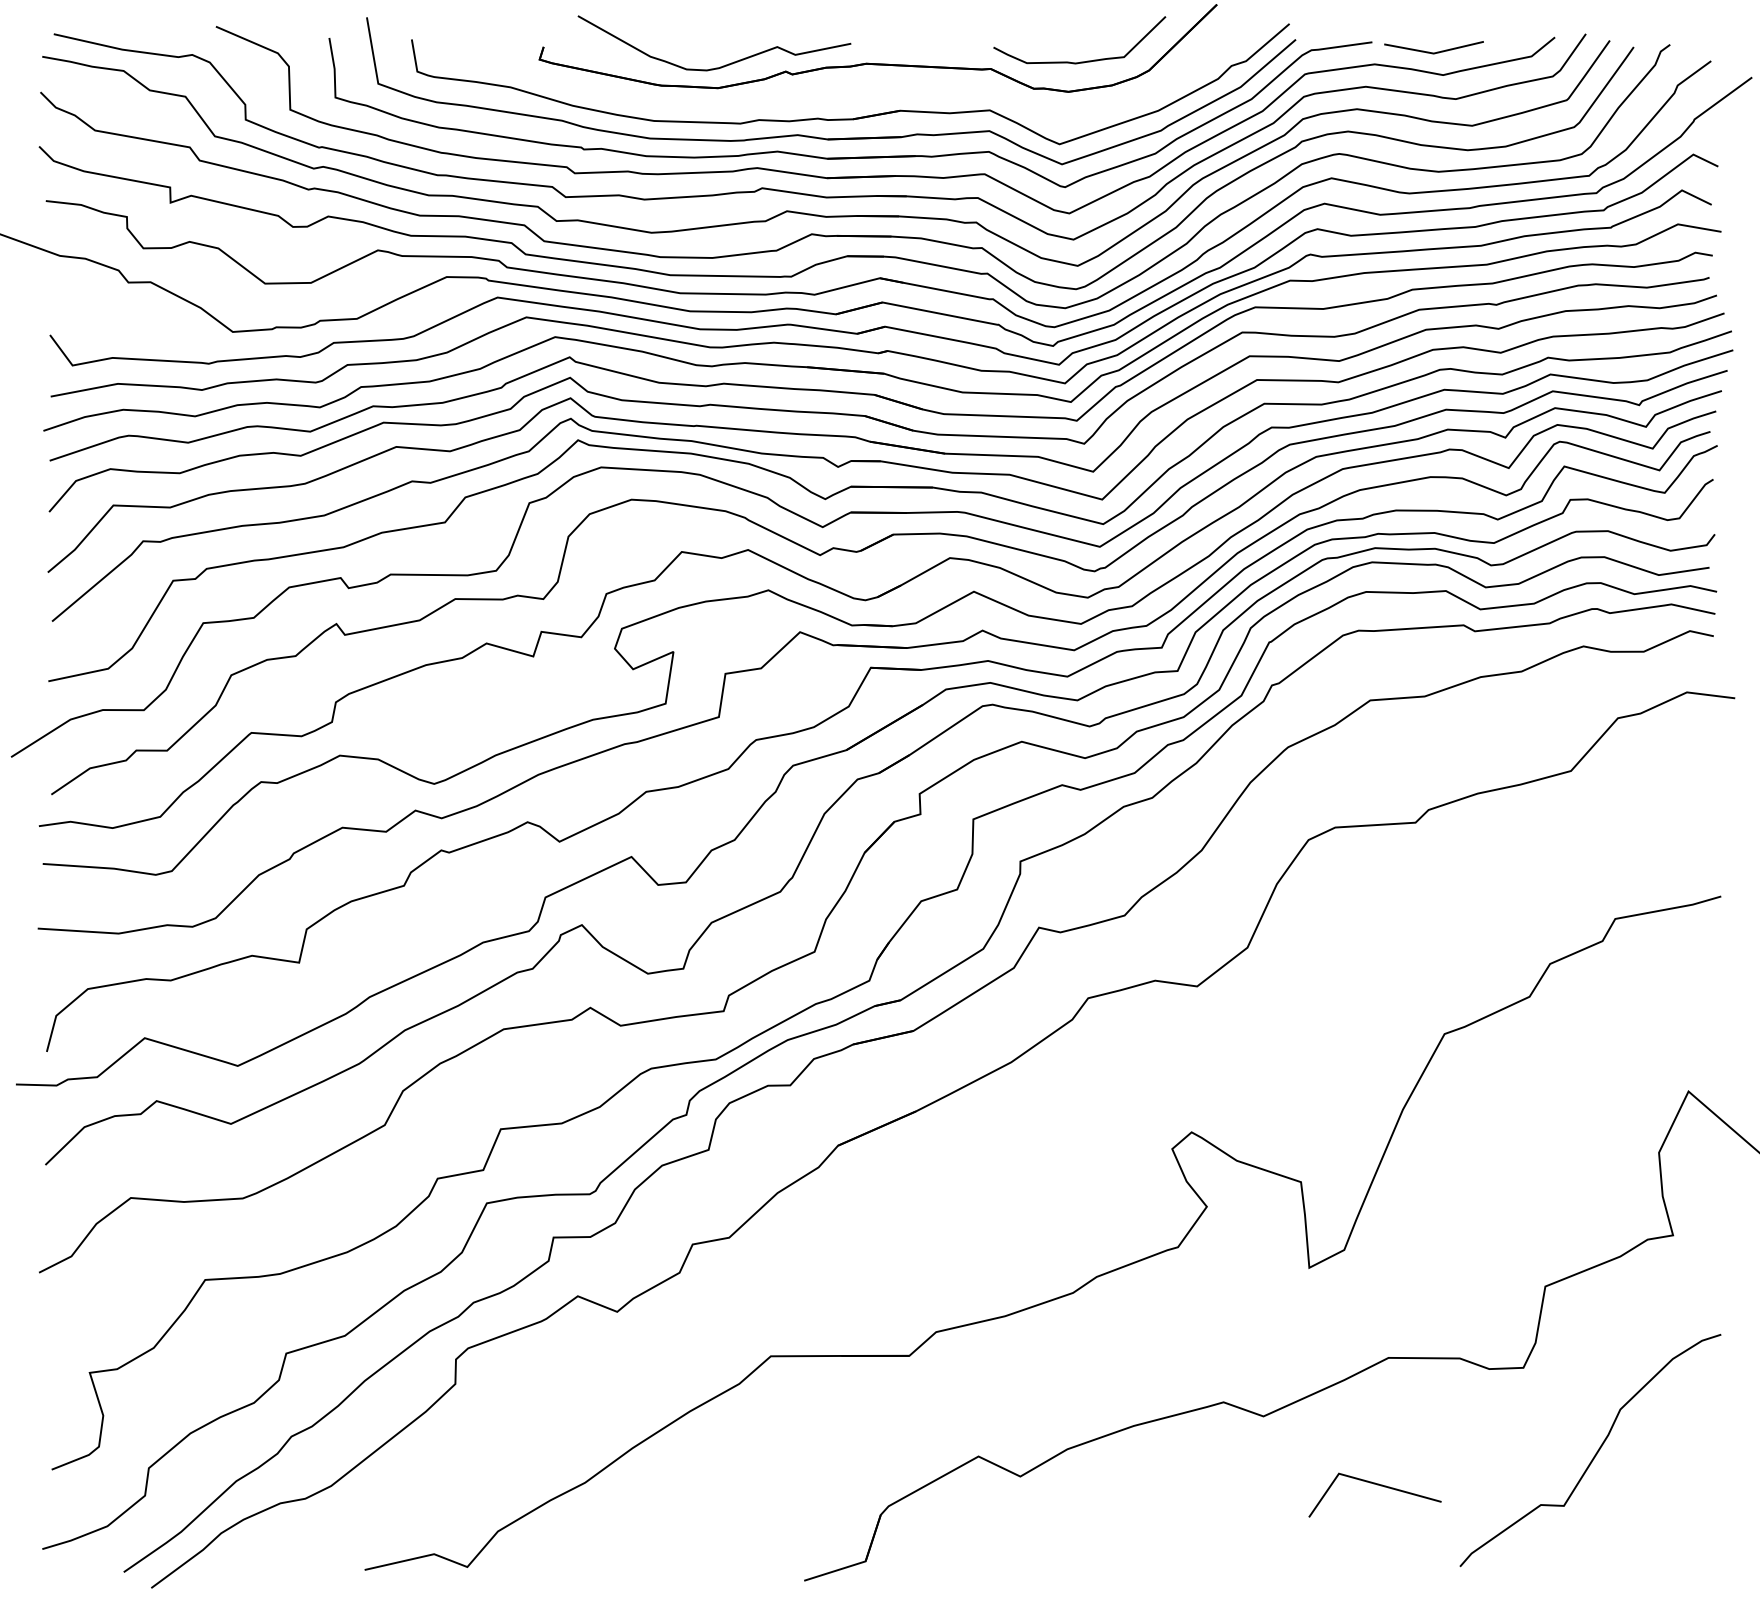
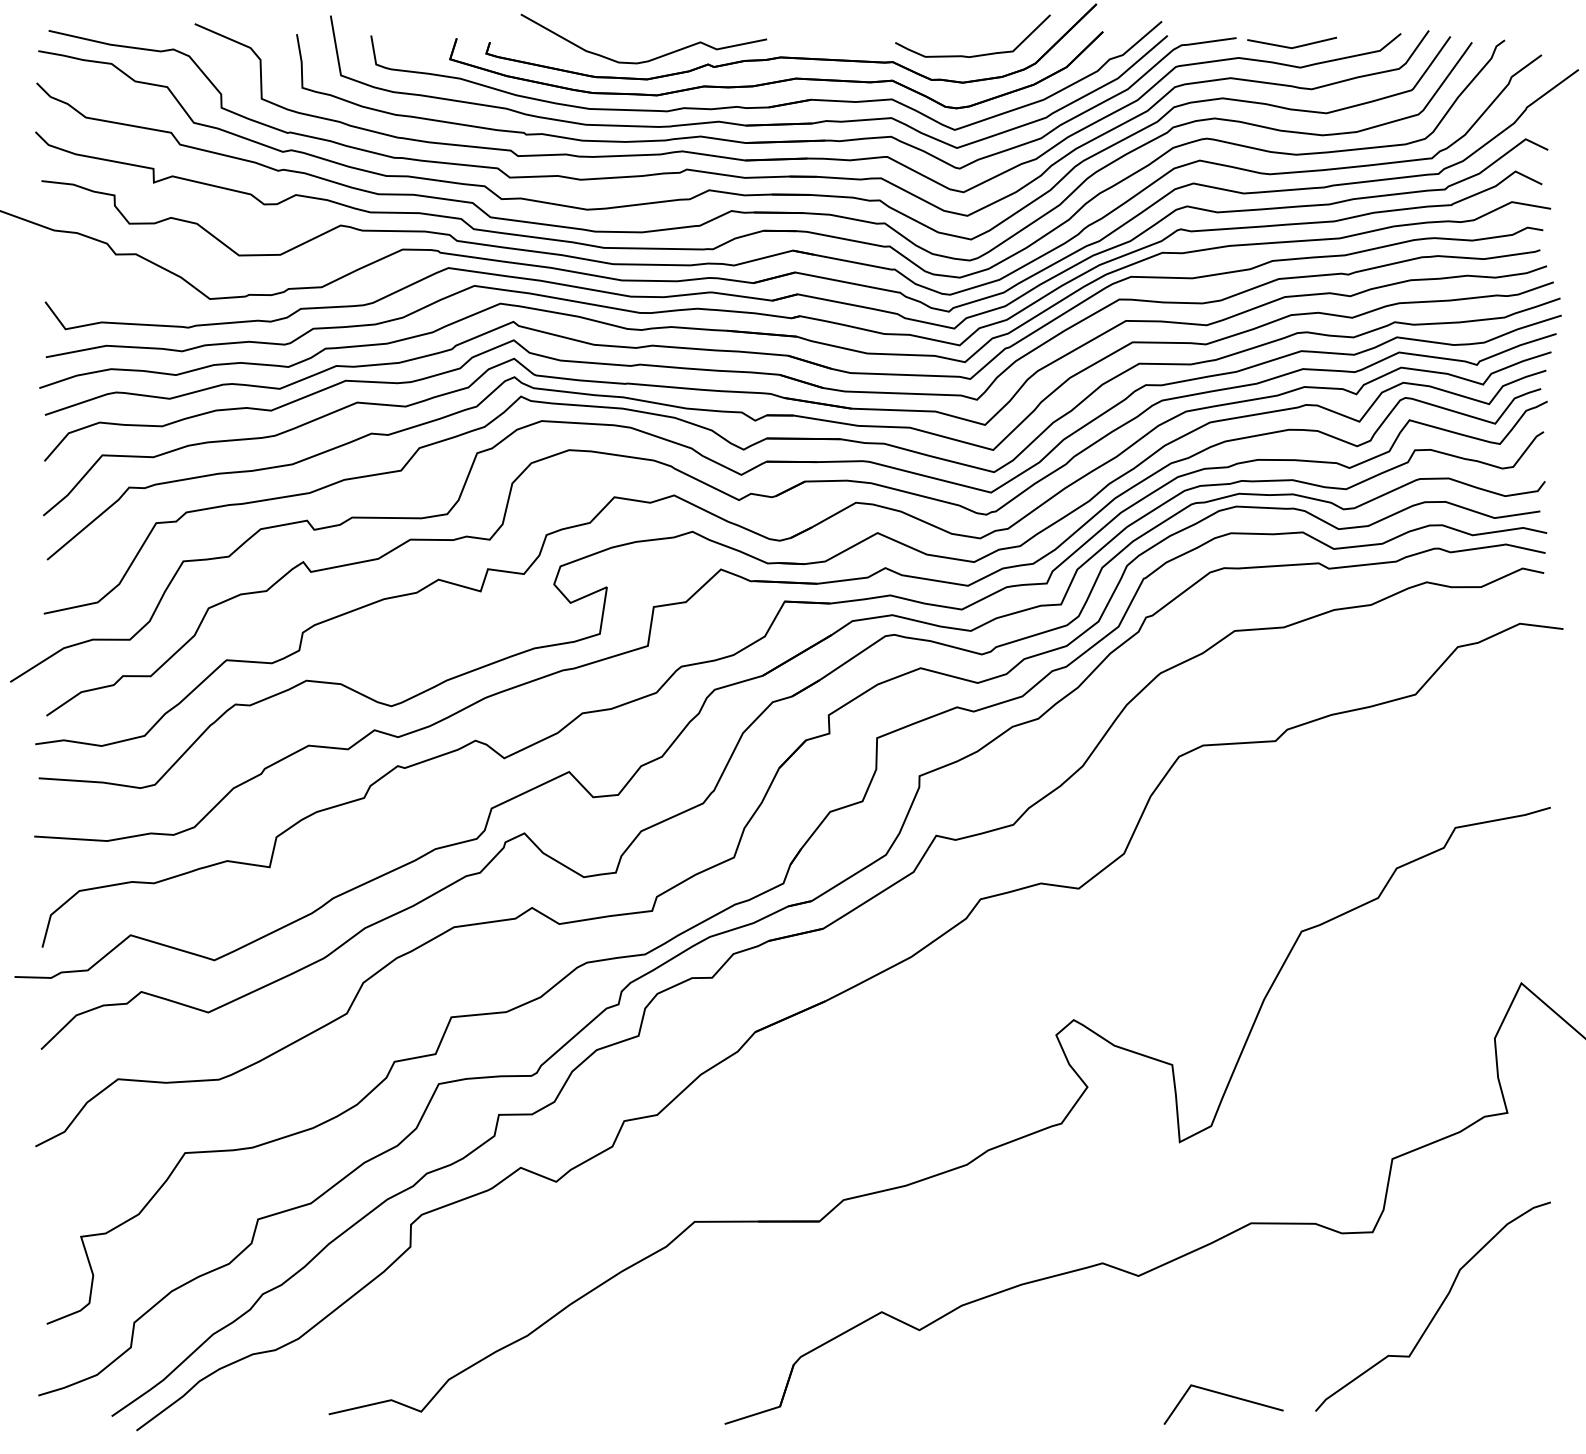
part: (863, 89) -> (778, 80), added
line: (1377, 1485) -> (1225, 1395), moved

